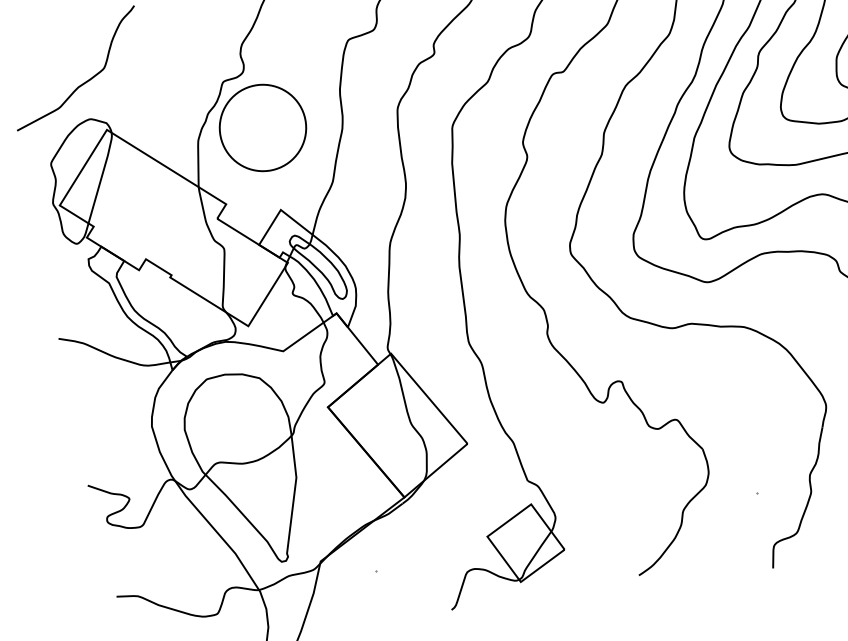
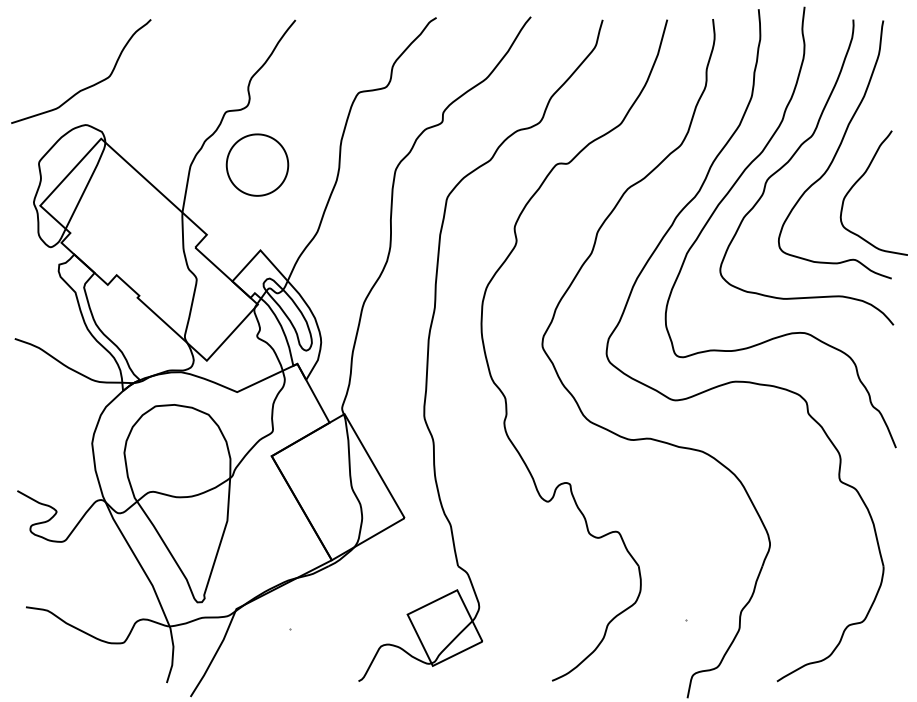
part: (262, 127) -> (257, 164), size x0.7

